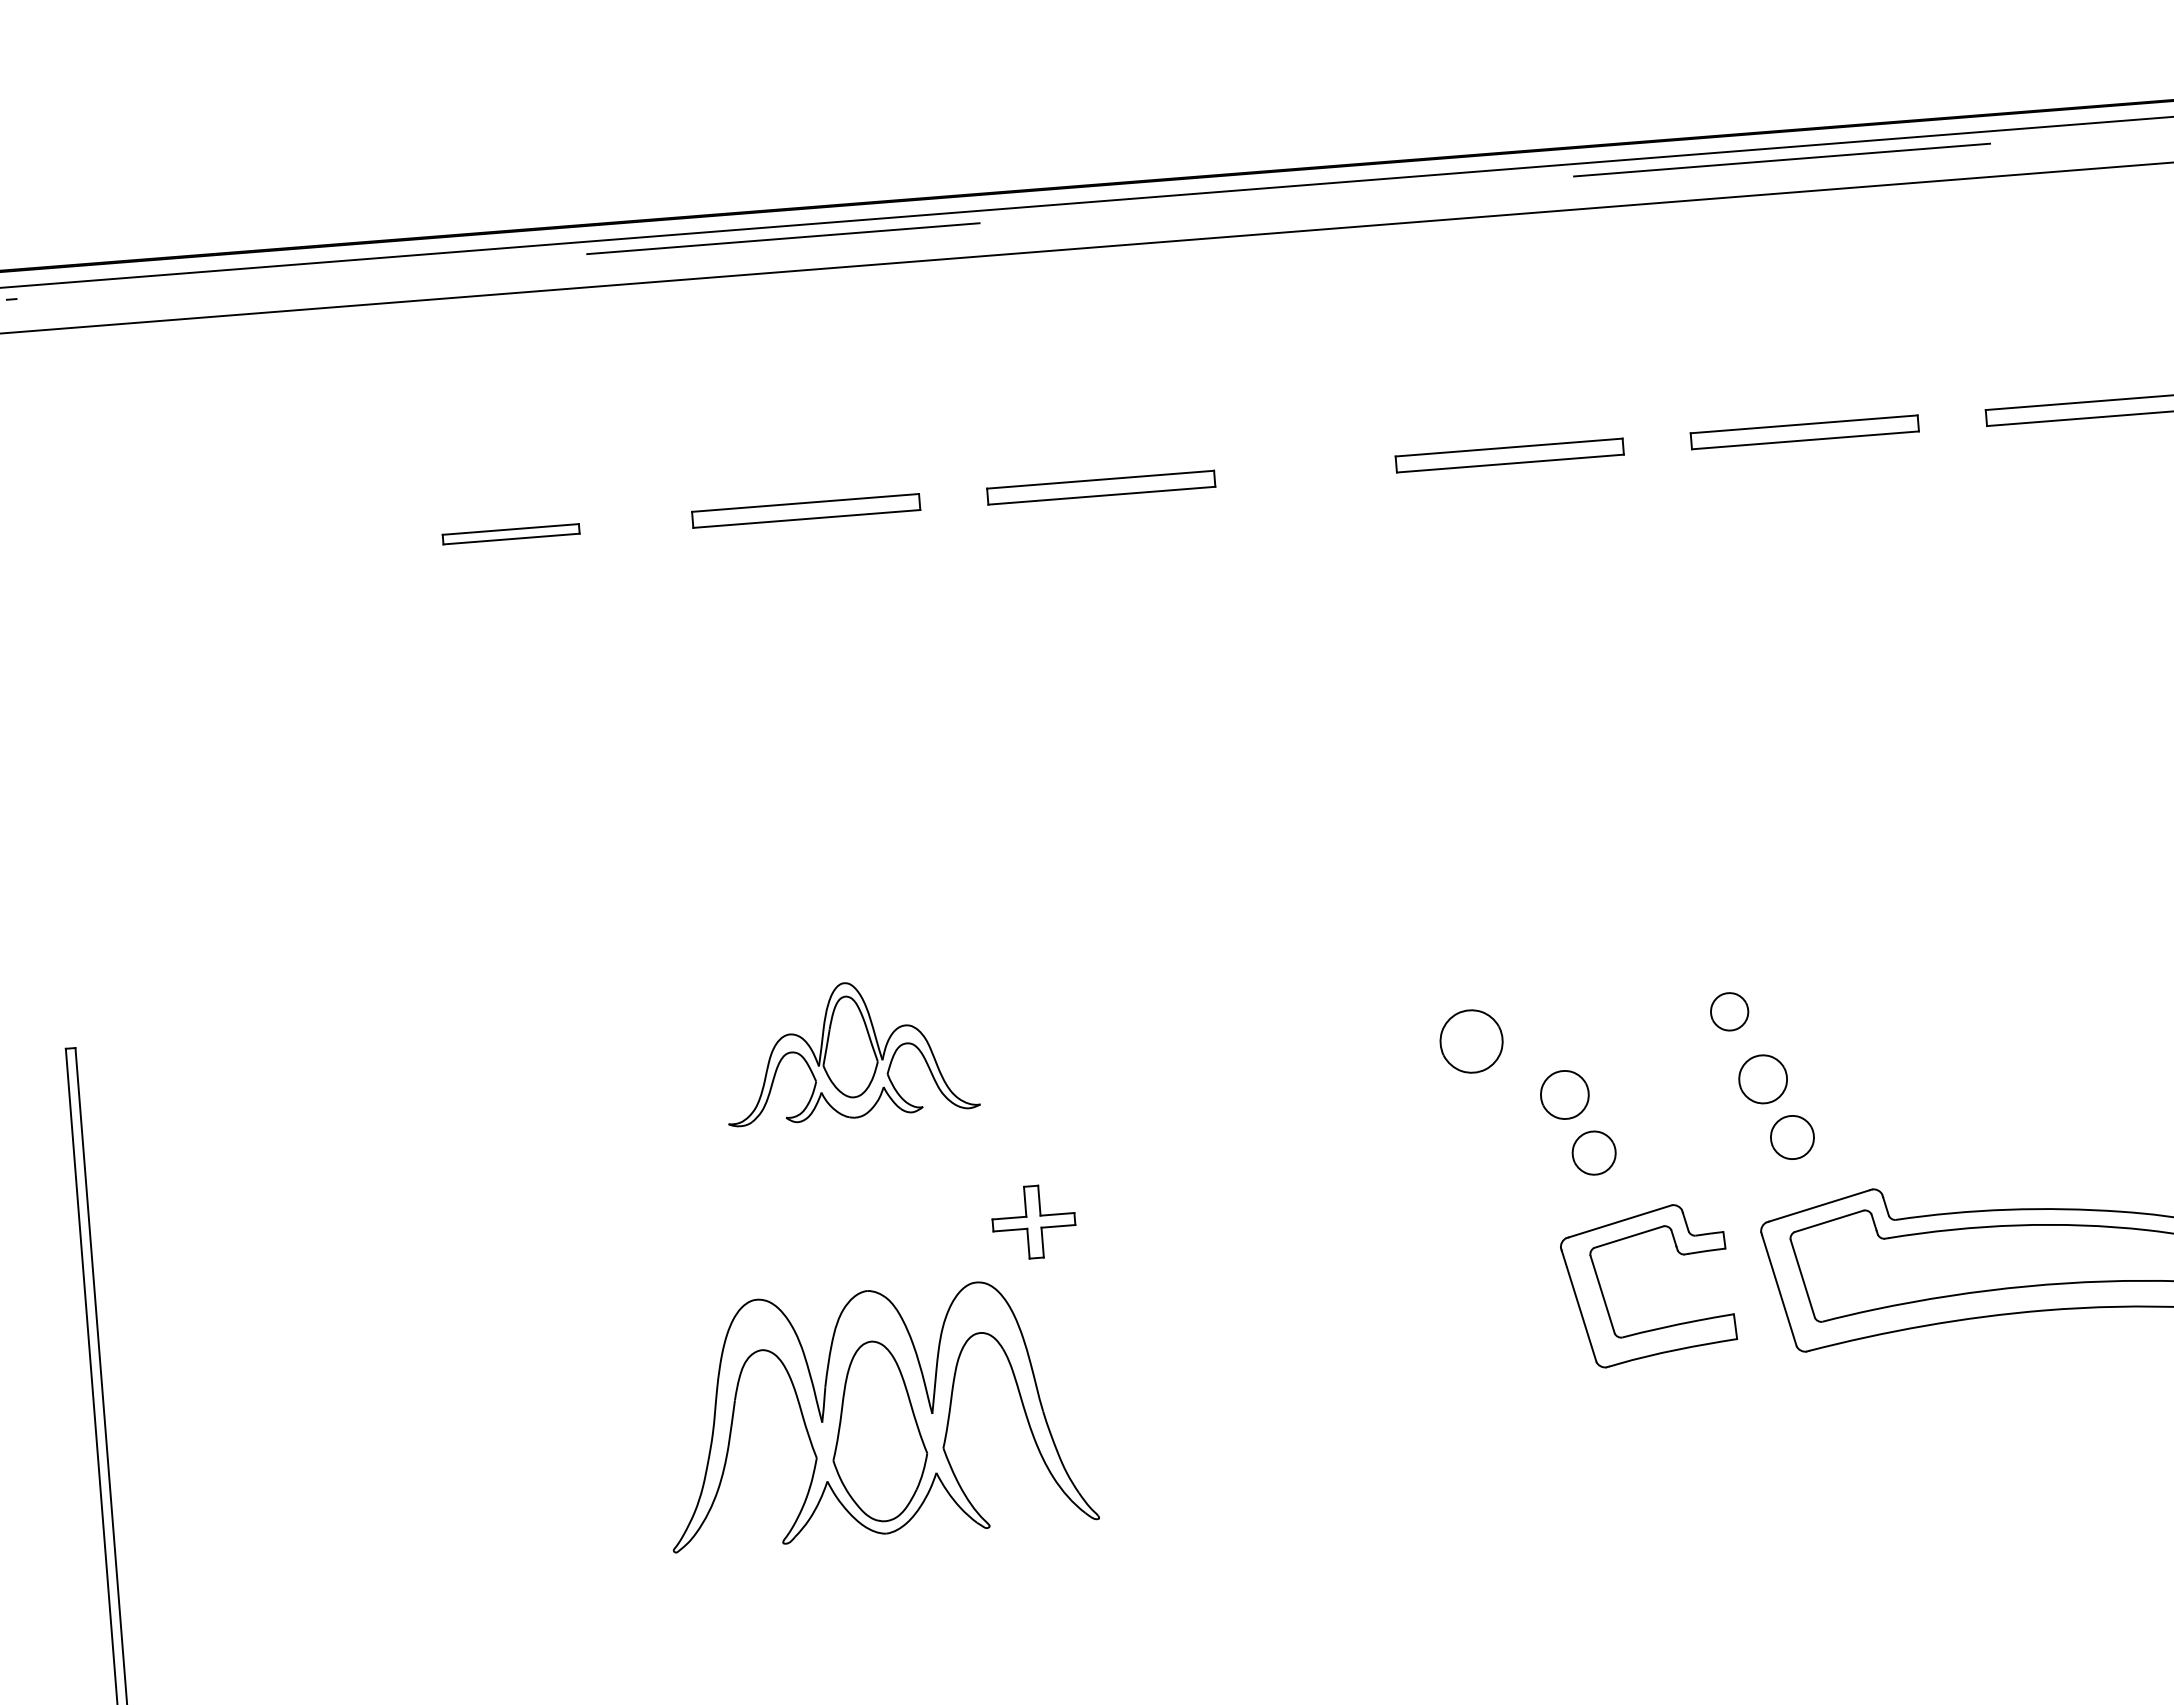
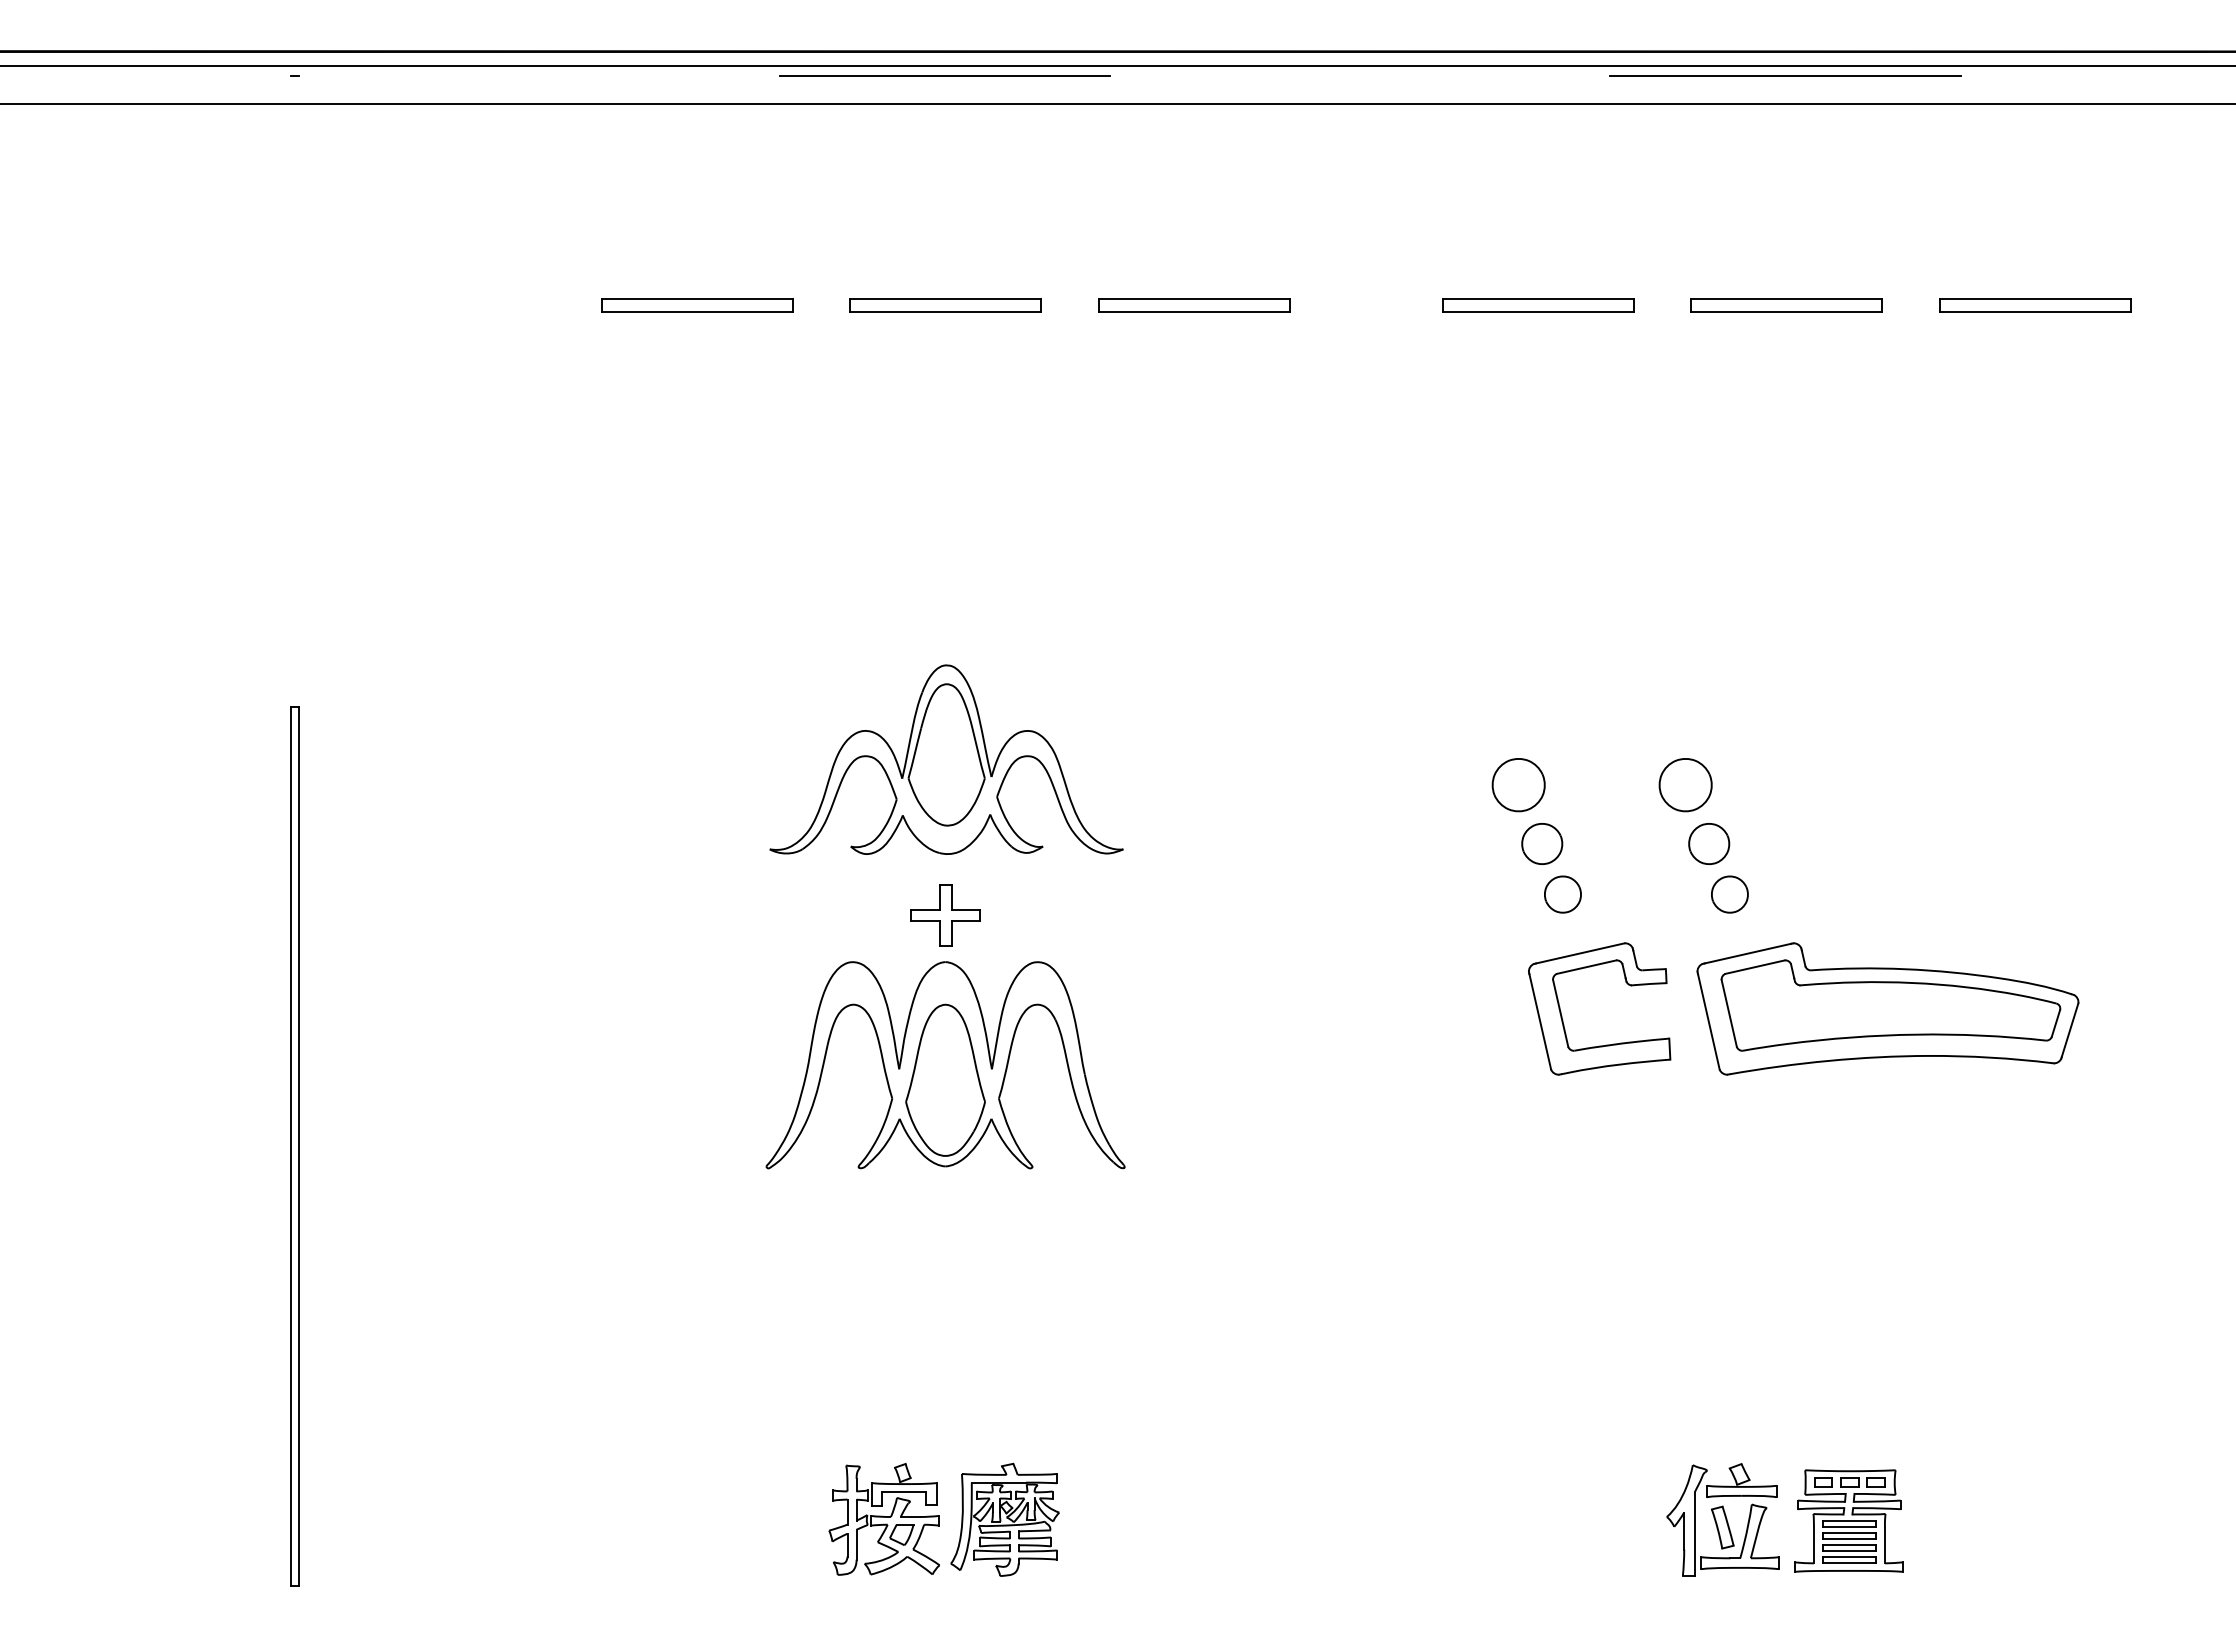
part: (511, 534) -> (697, 305), size x1.67
part: (1729, 1012) -> (1685, 785), size x1.67
part: (1471, 1041) -> (1518, 785), moved
part: (849, 1050) -> (946, 759), size x1.67
part: (1033, 1222) -> (945, 915), moved

